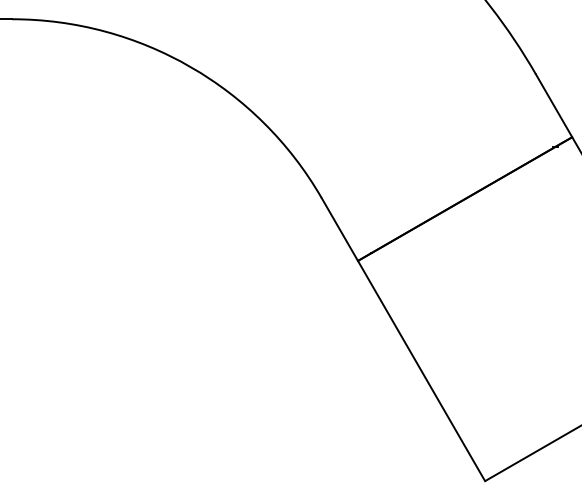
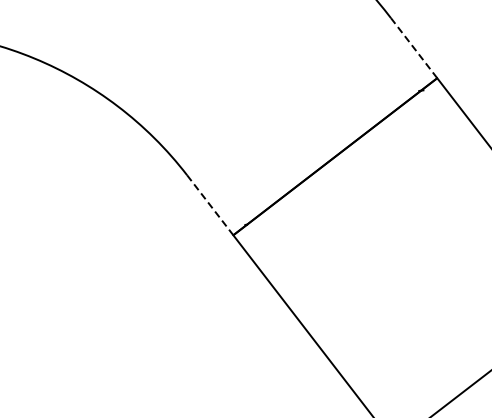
line: (553, 105) -> (413, 48), solid -> dashed
line: (340, 229) -> (211, 205), solid -> dashed

